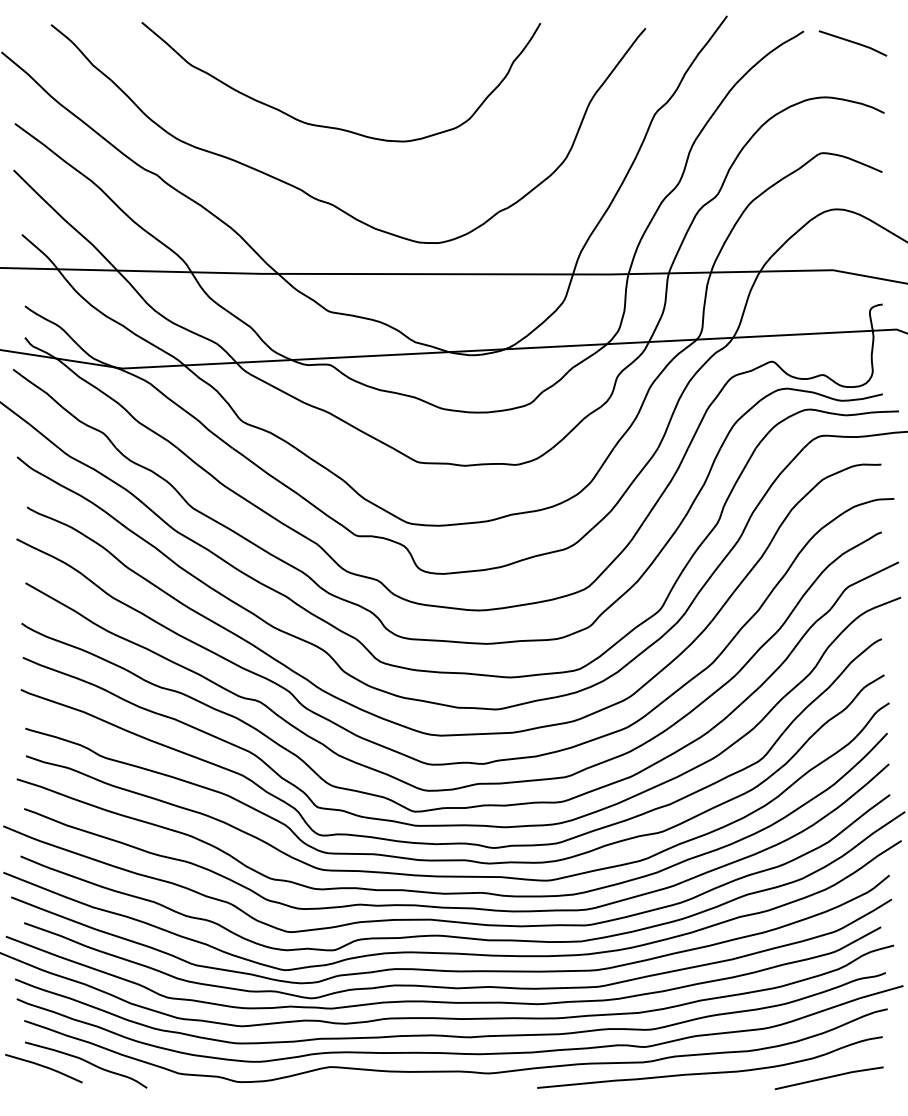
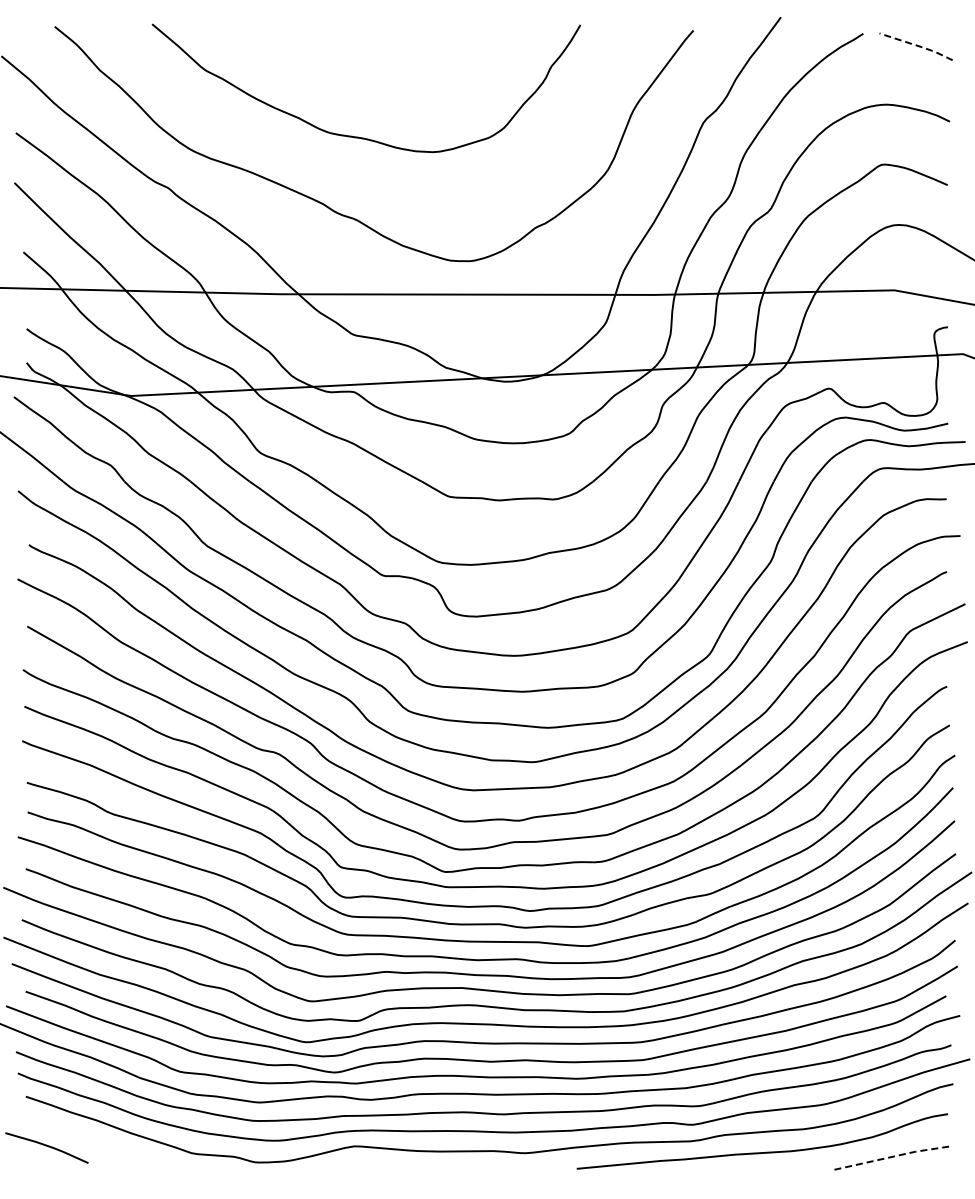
line: (854, 42) -> (917, 45), solid -> dashed
curve: (88, 1063) -> (94, 1142), removed
line: (830, 1077) -> (891, 1157), solid -> dashed

